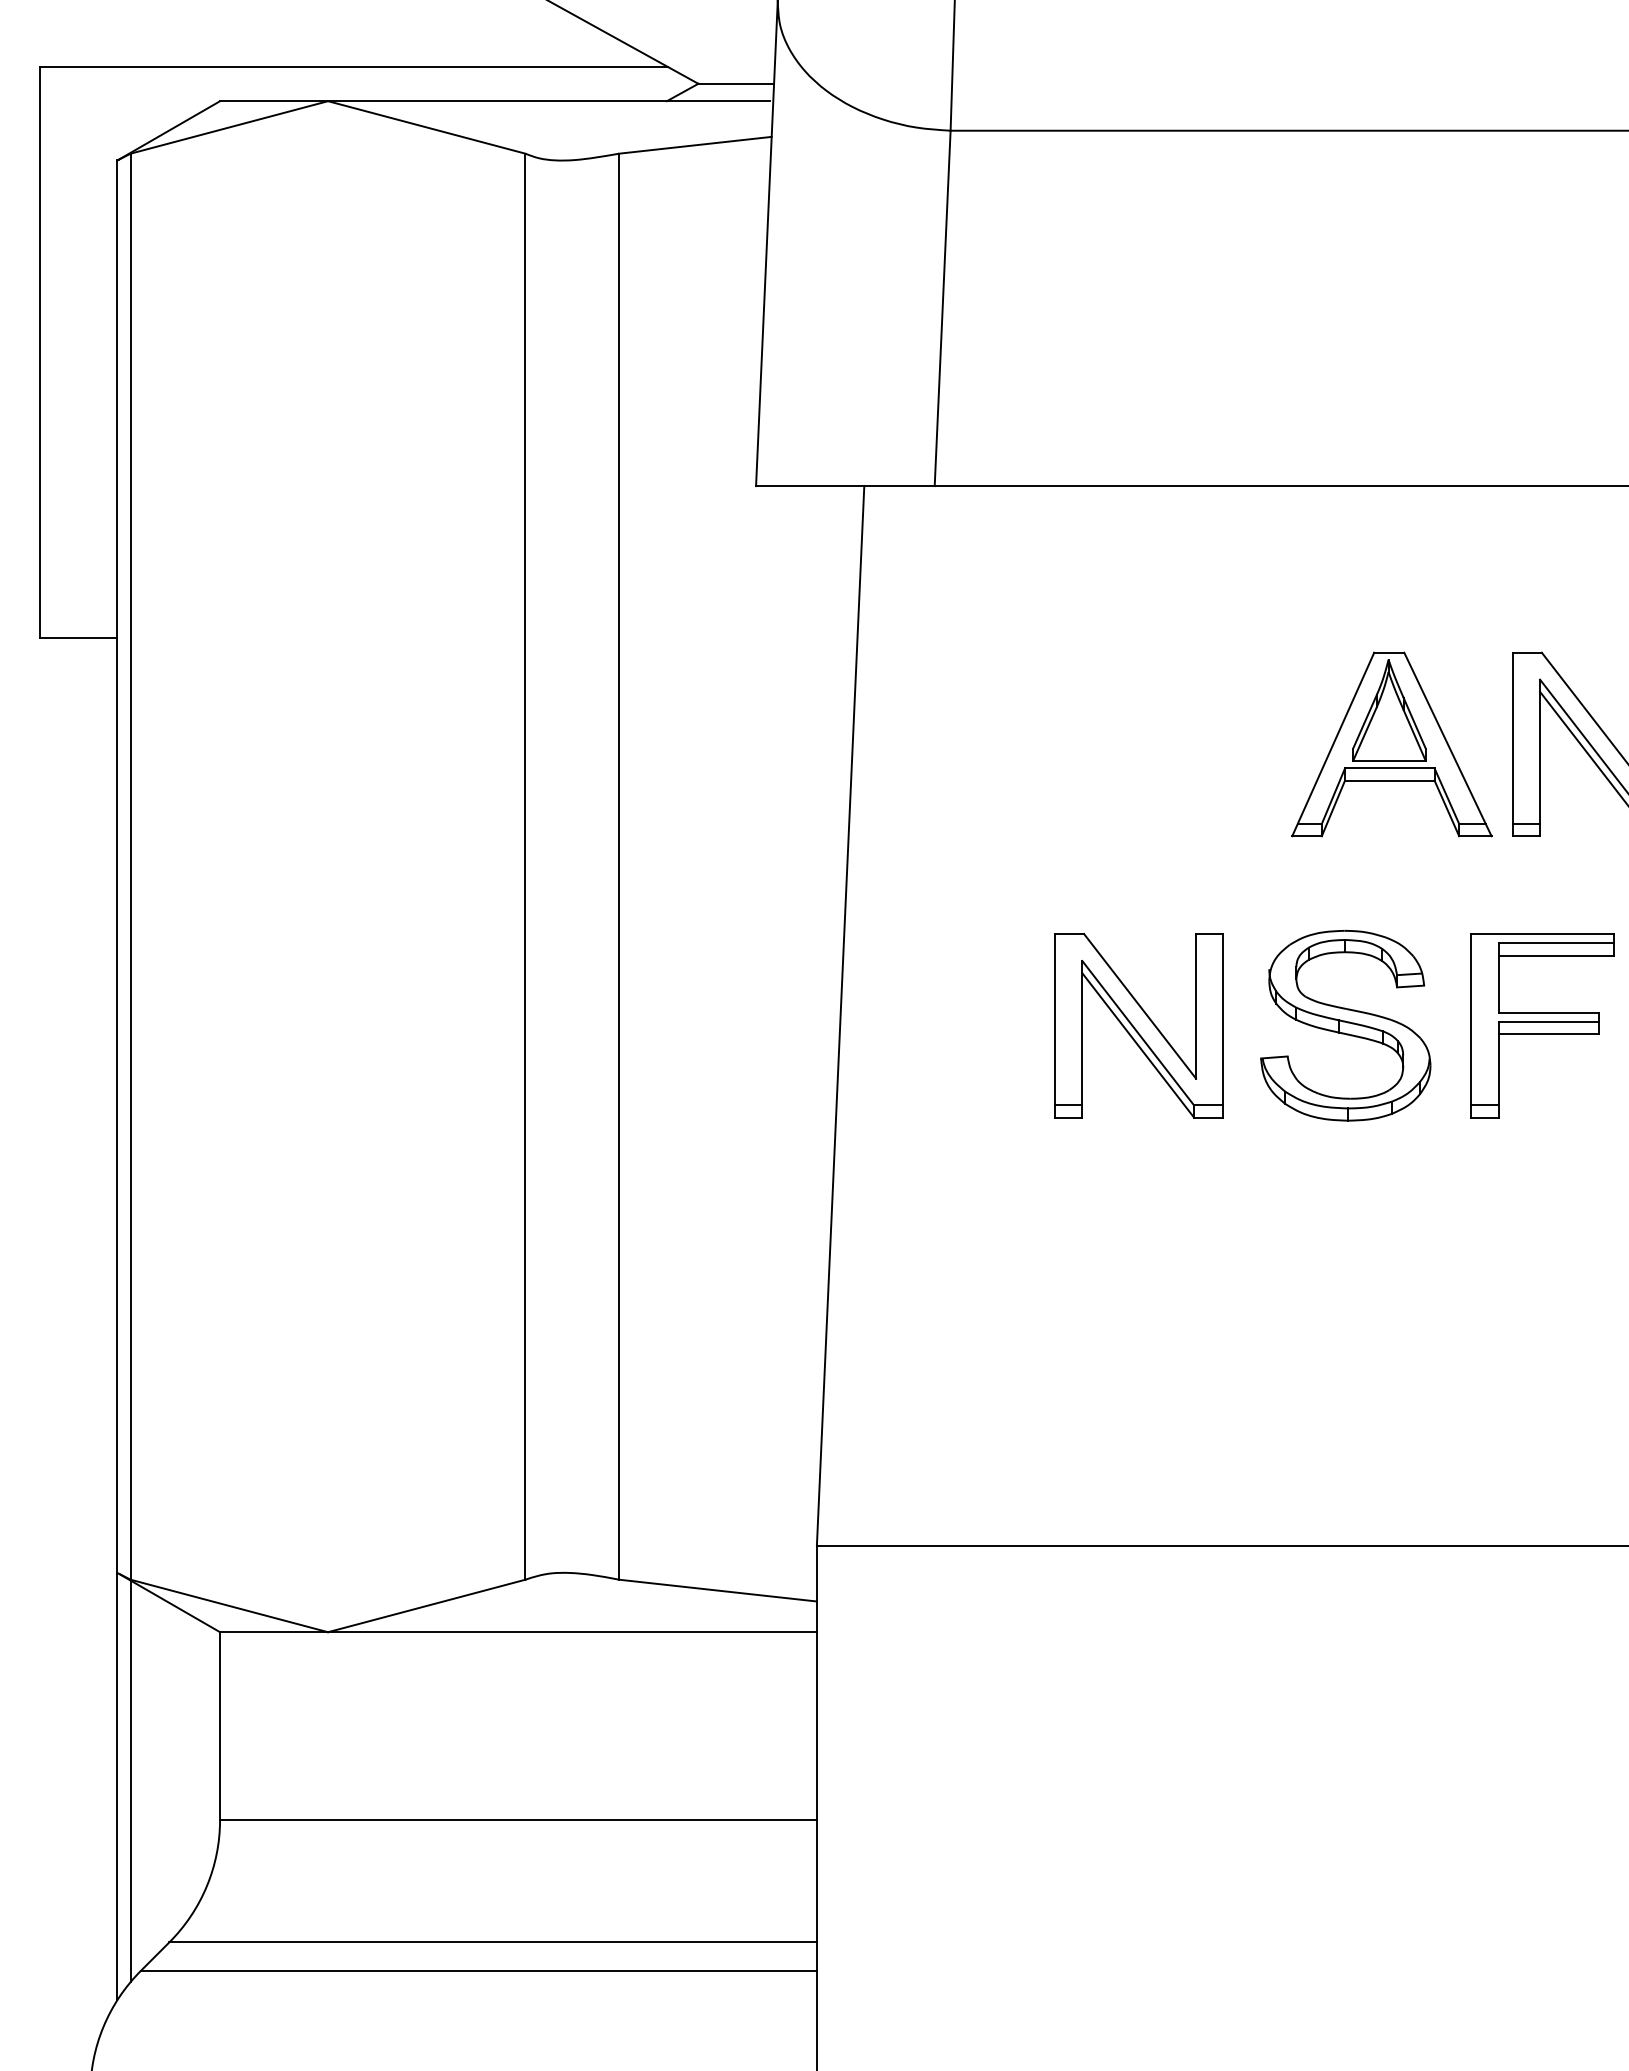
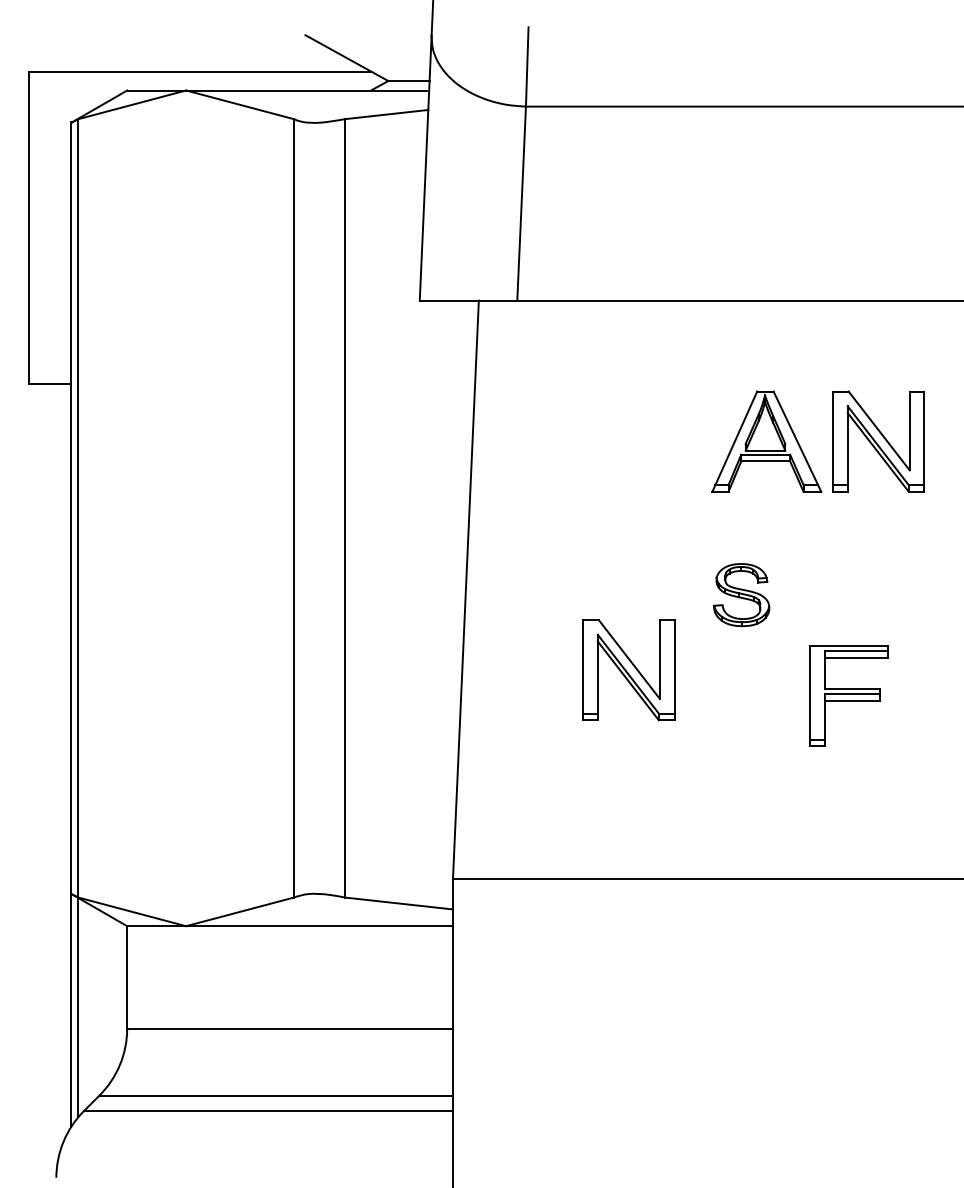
part: (1345, 1024) -> (741, 594), size x0.6
part: (1541, 1024) -> (848, 695), moved
part: (1138, 1026) -> (628, 670), moved

